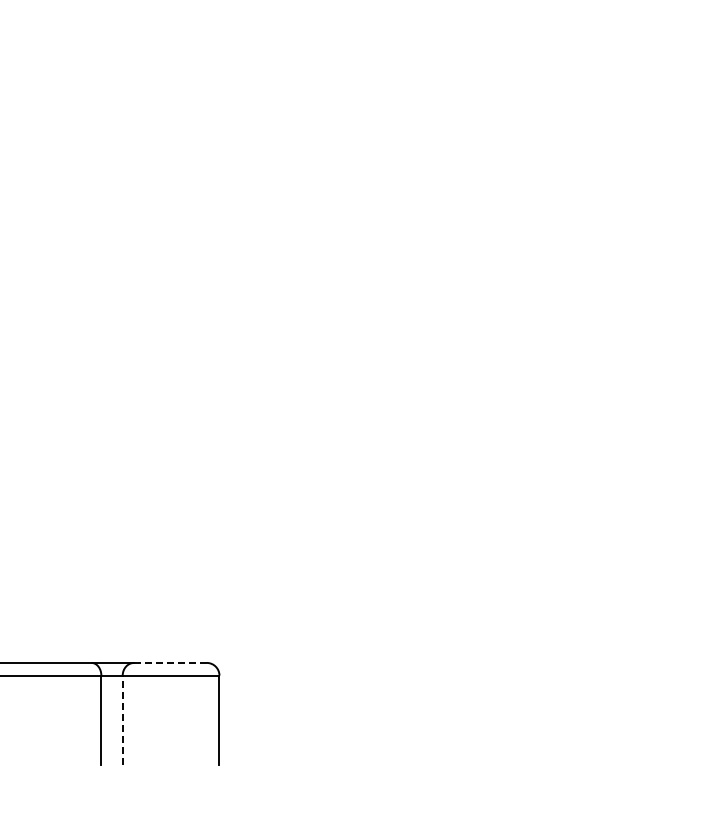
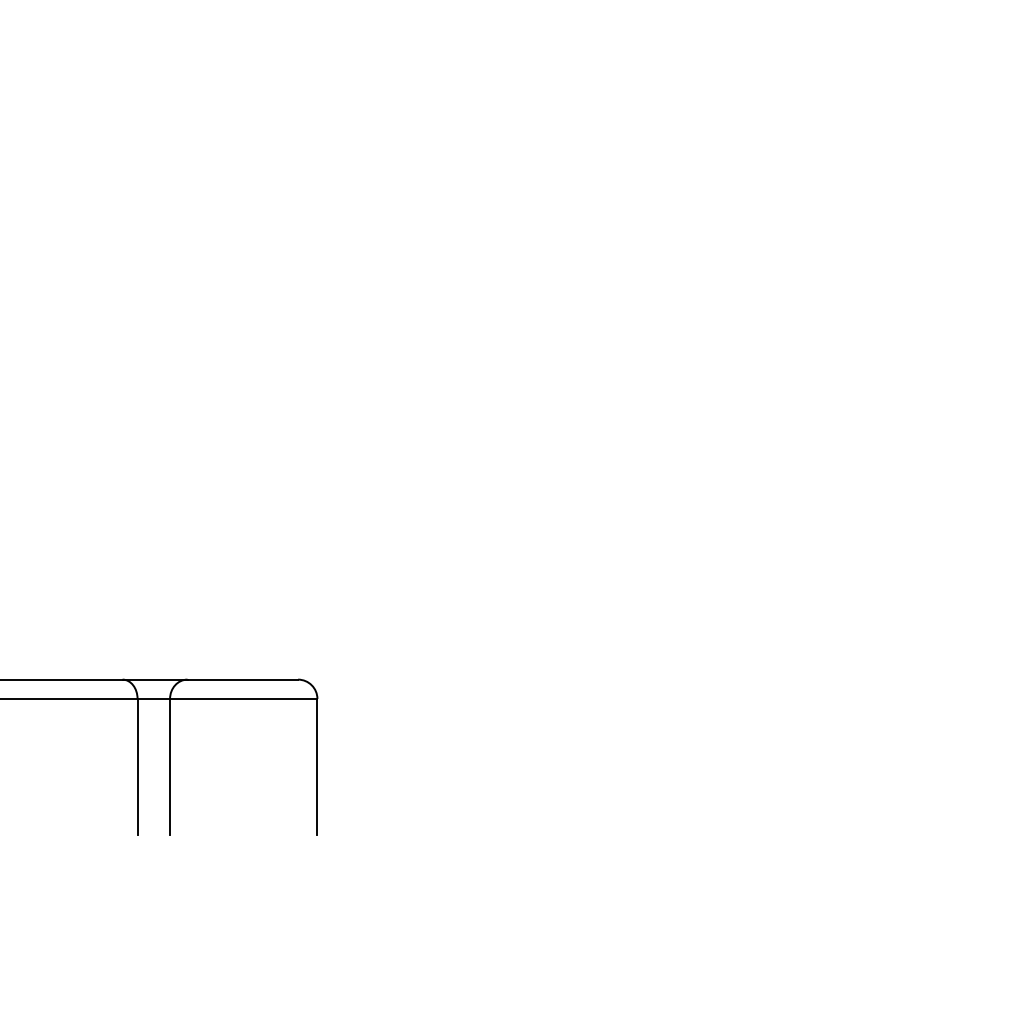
line: (169, 662) -> (241, 678), dashed -> solid
line: (122, 720) -> (169, 767), dashed -> solid

